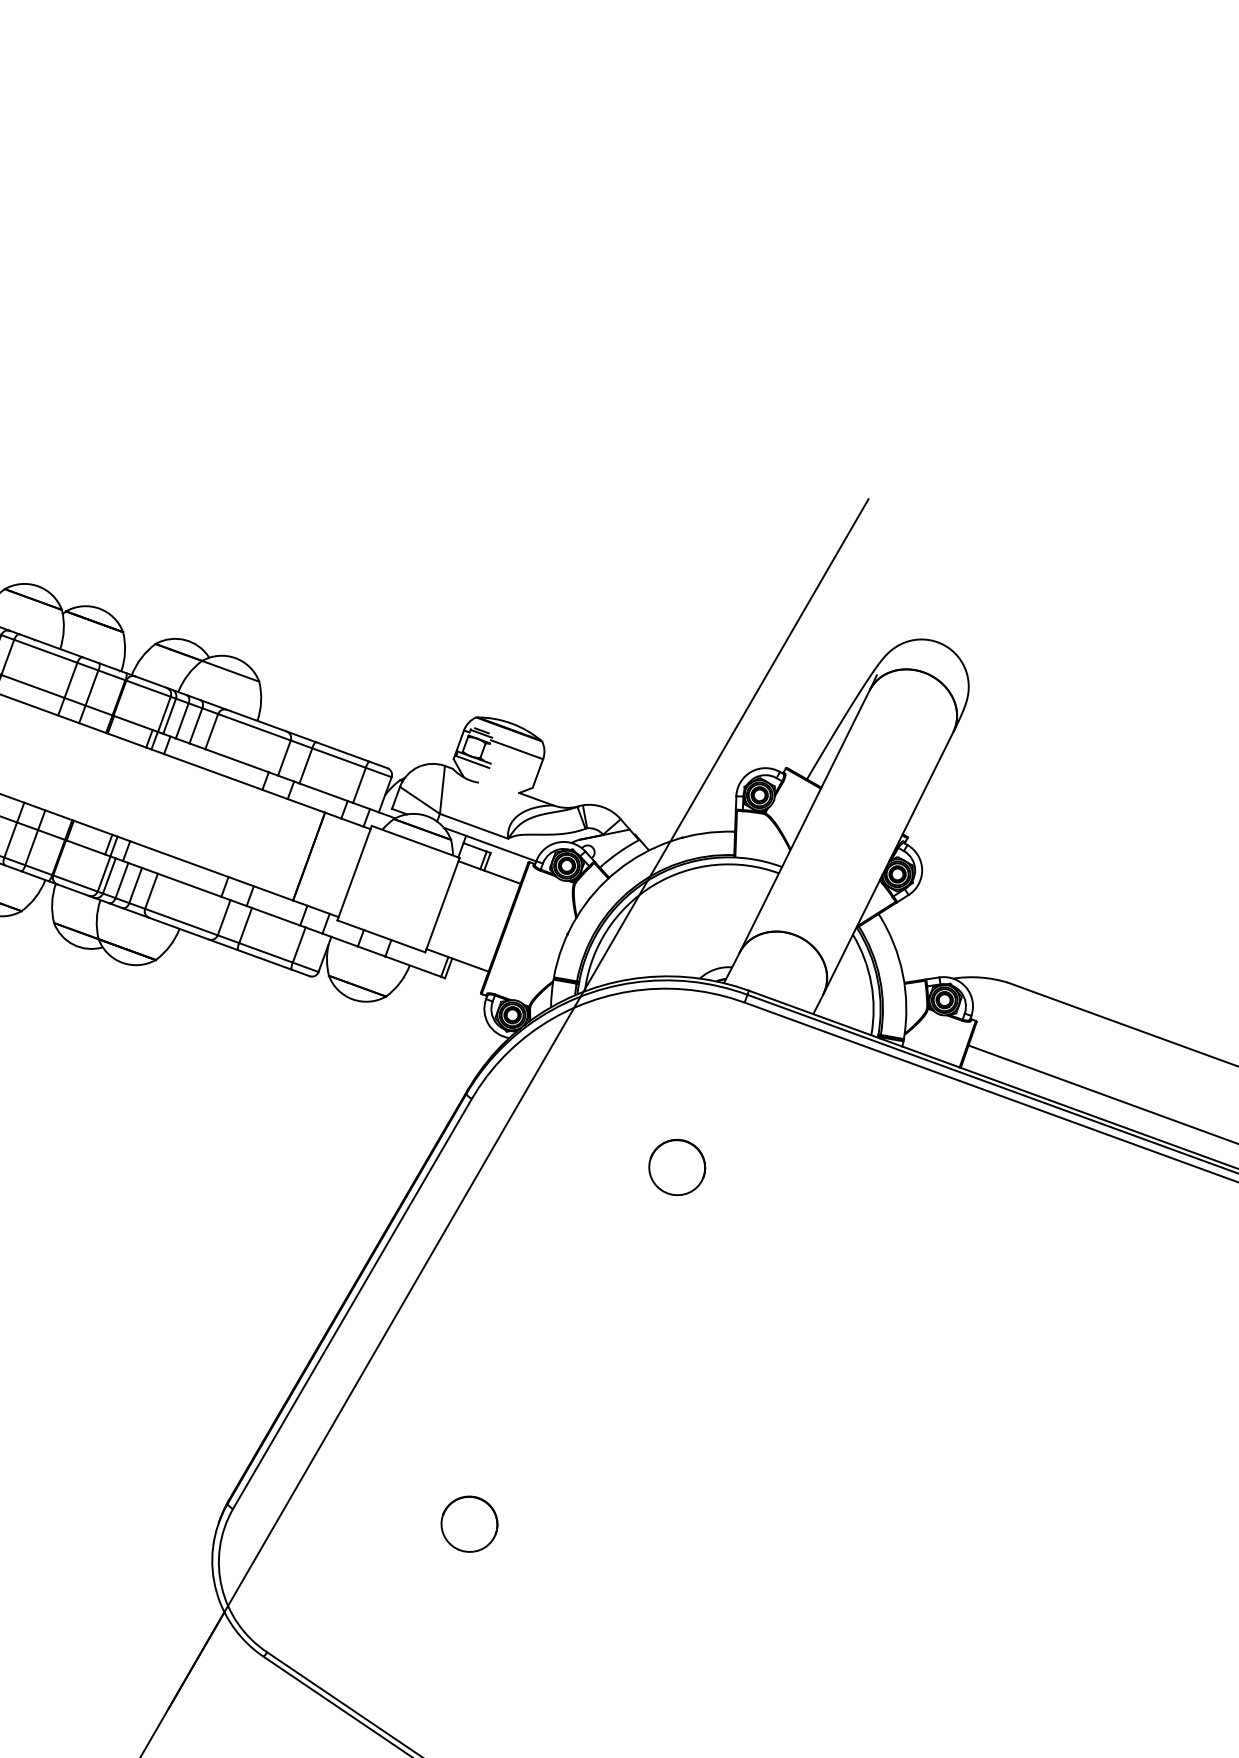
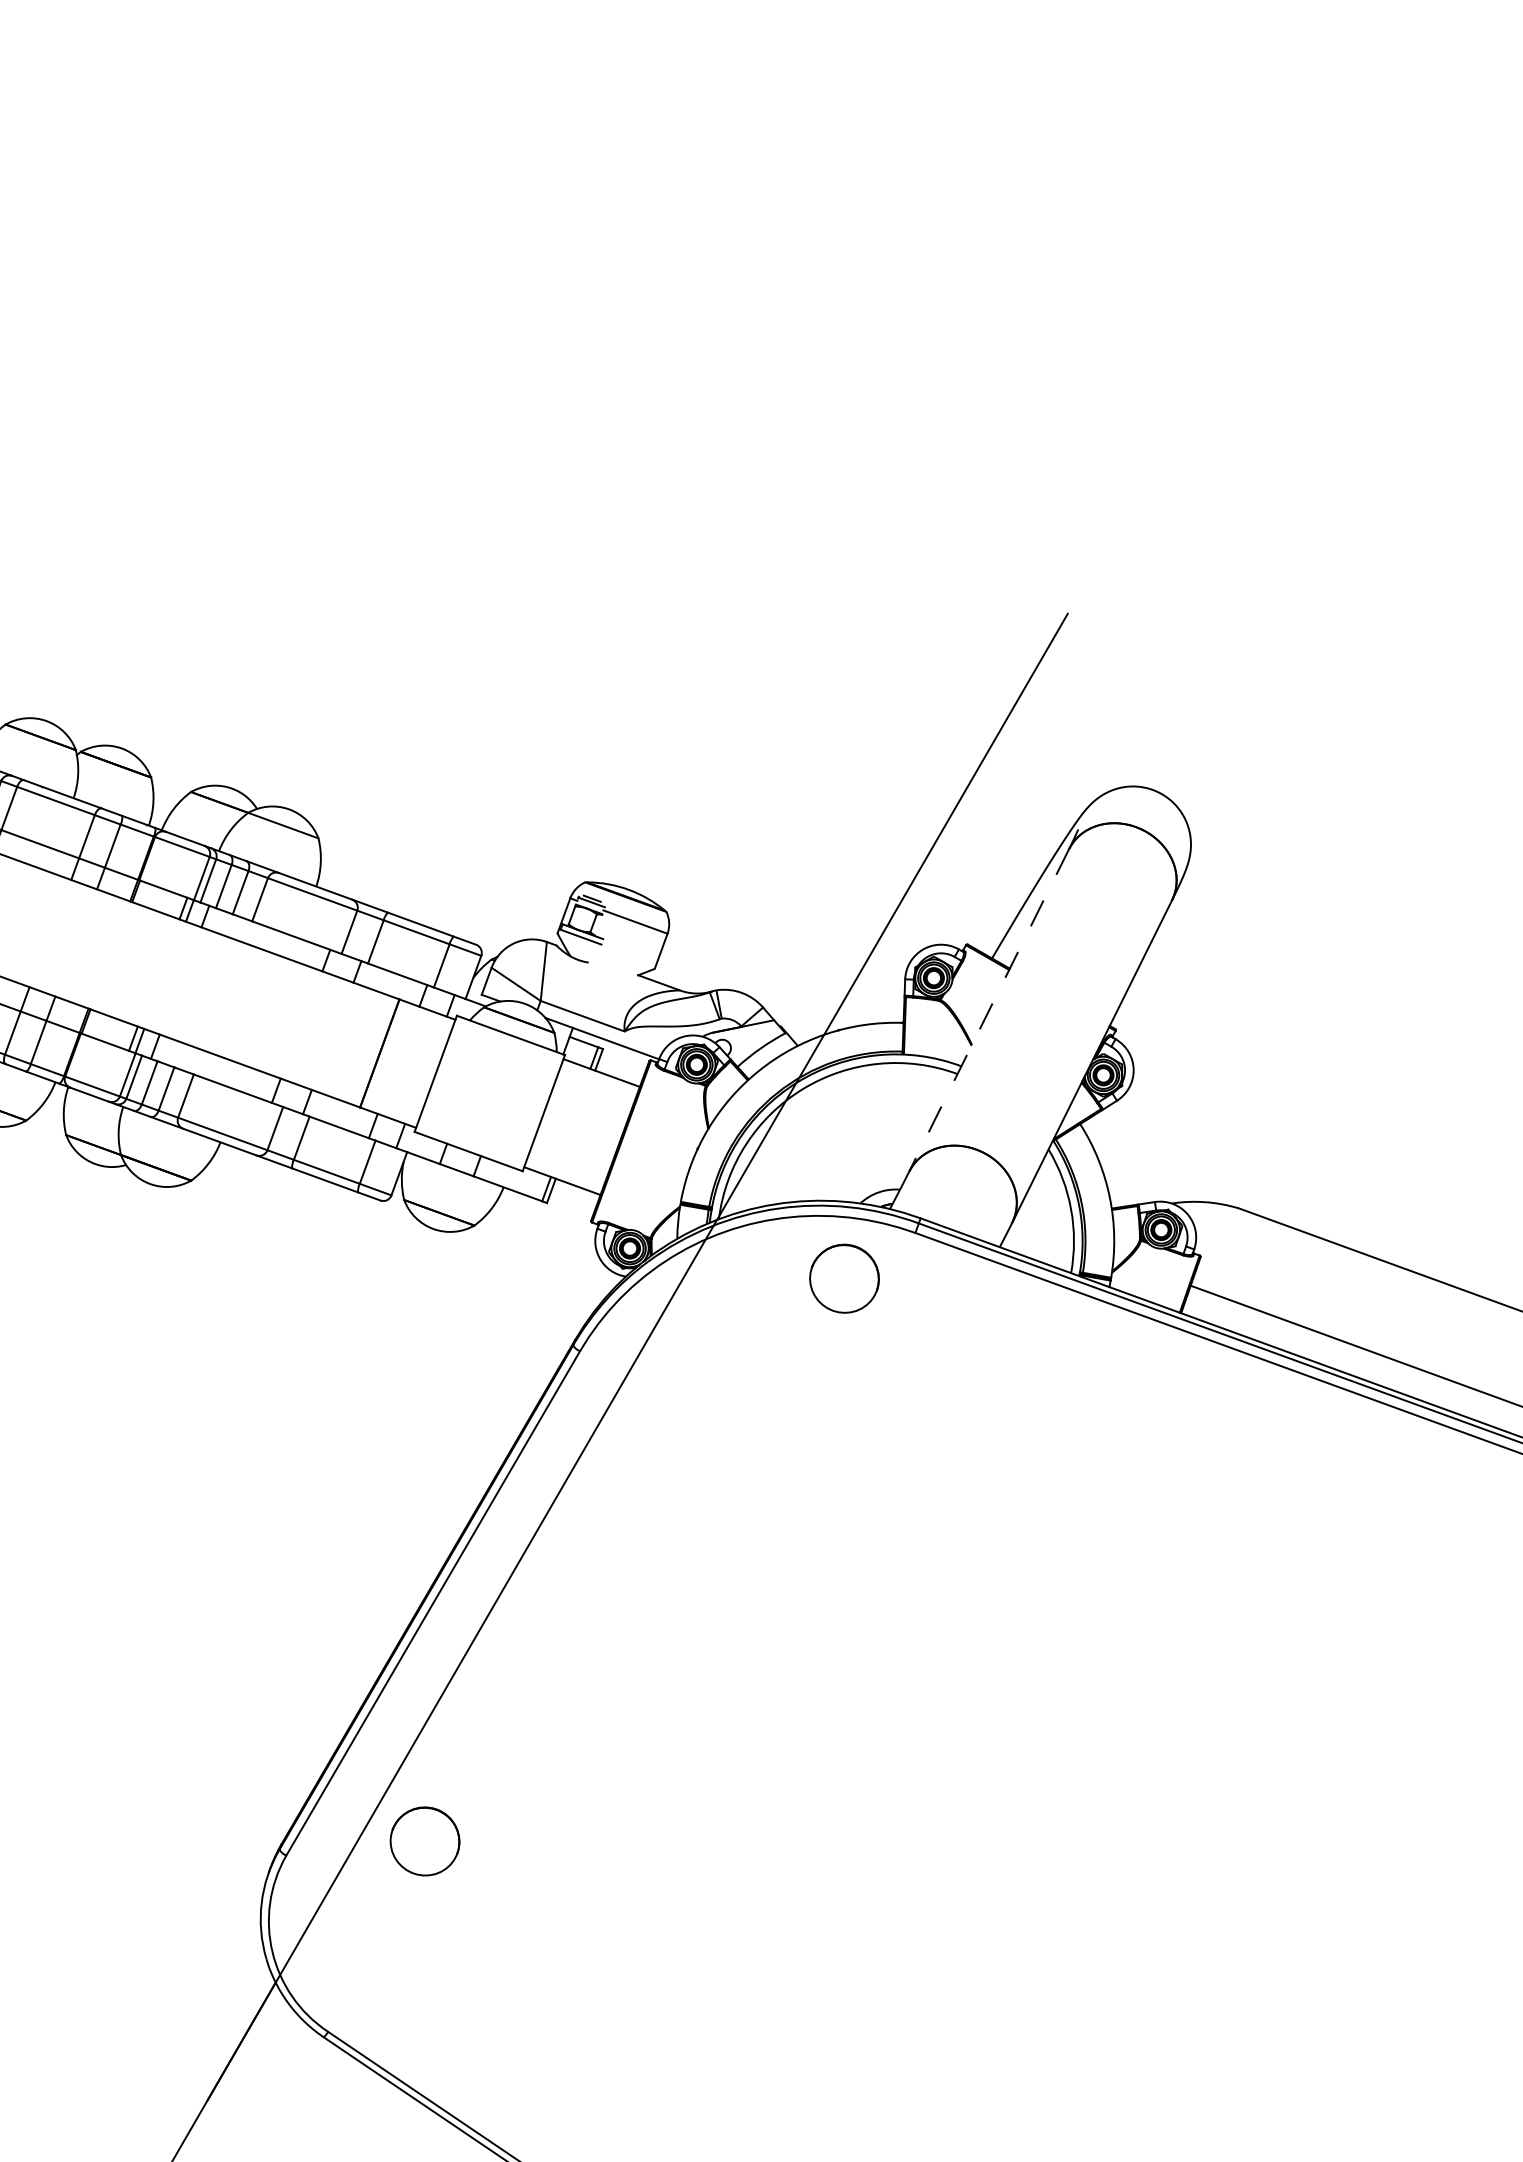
line: (804, 821) -> (989, 1010), solid -> dashed
part: (677, 1167) -> (844, 1278), moved
part: (469, 1524) -> (424, 1841), moved

